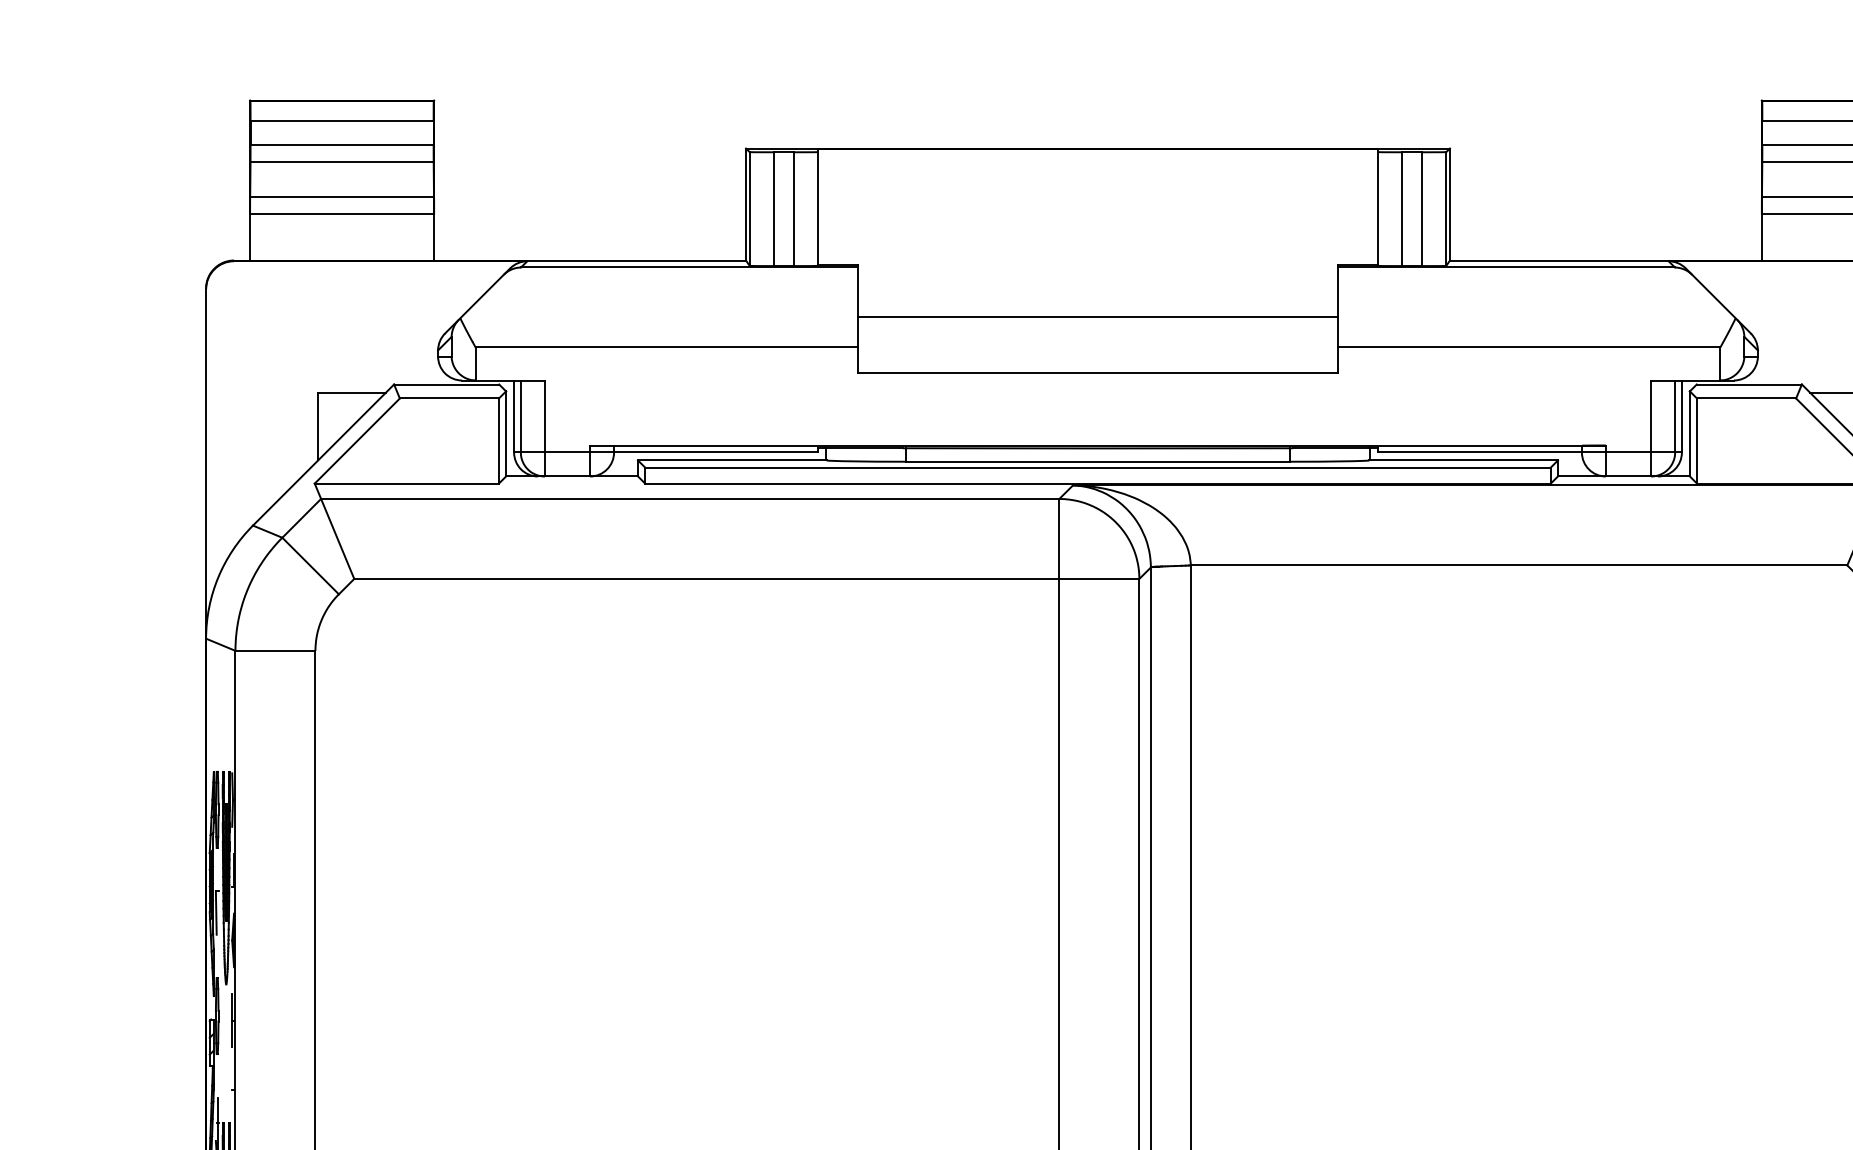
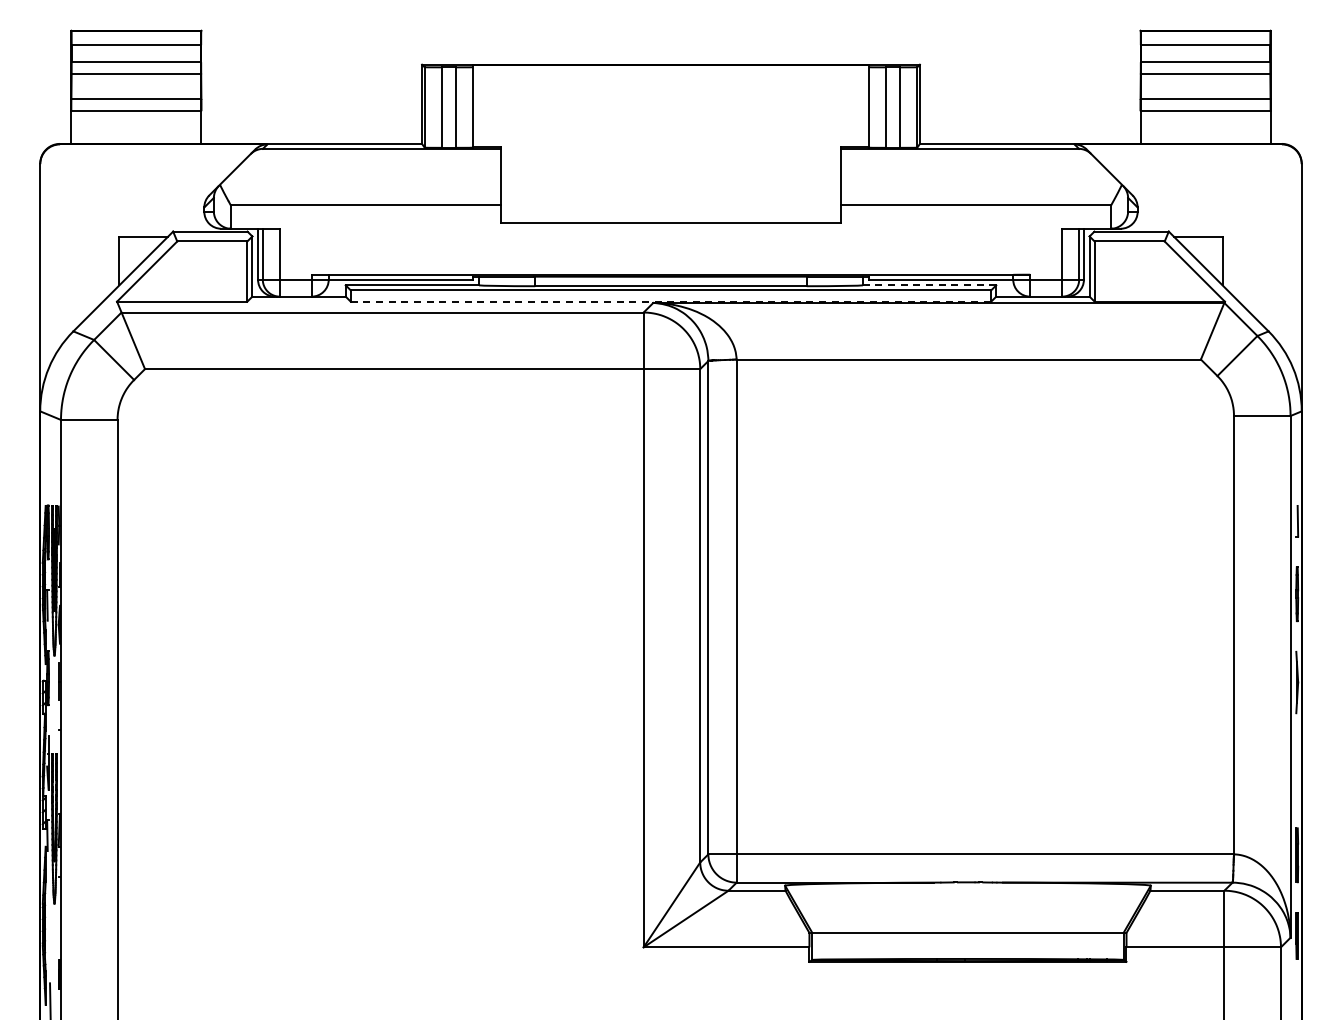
line: (1097, 316) -> (670, 183), removed
line: (1463, 460) -> (929, 285), solid -> dashed
line: (1098, 483) -> (671, 301), solid -> dashed

